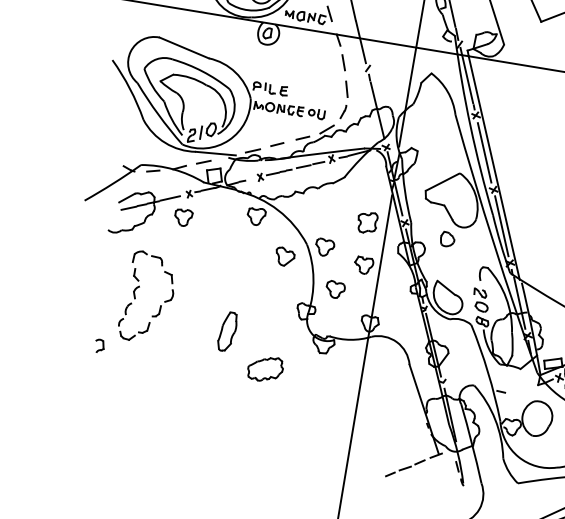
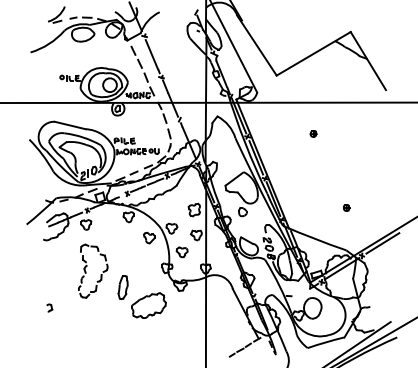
part: (136, 296) -> (86, 271), moved
part: (264, 368) -> (148, 305), size x1.67

